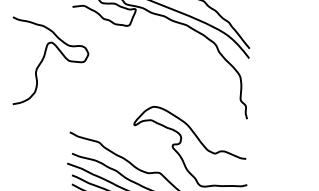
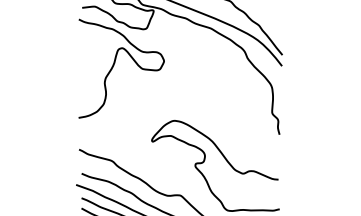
curve: (44, 57) -> (114, 65), moved

